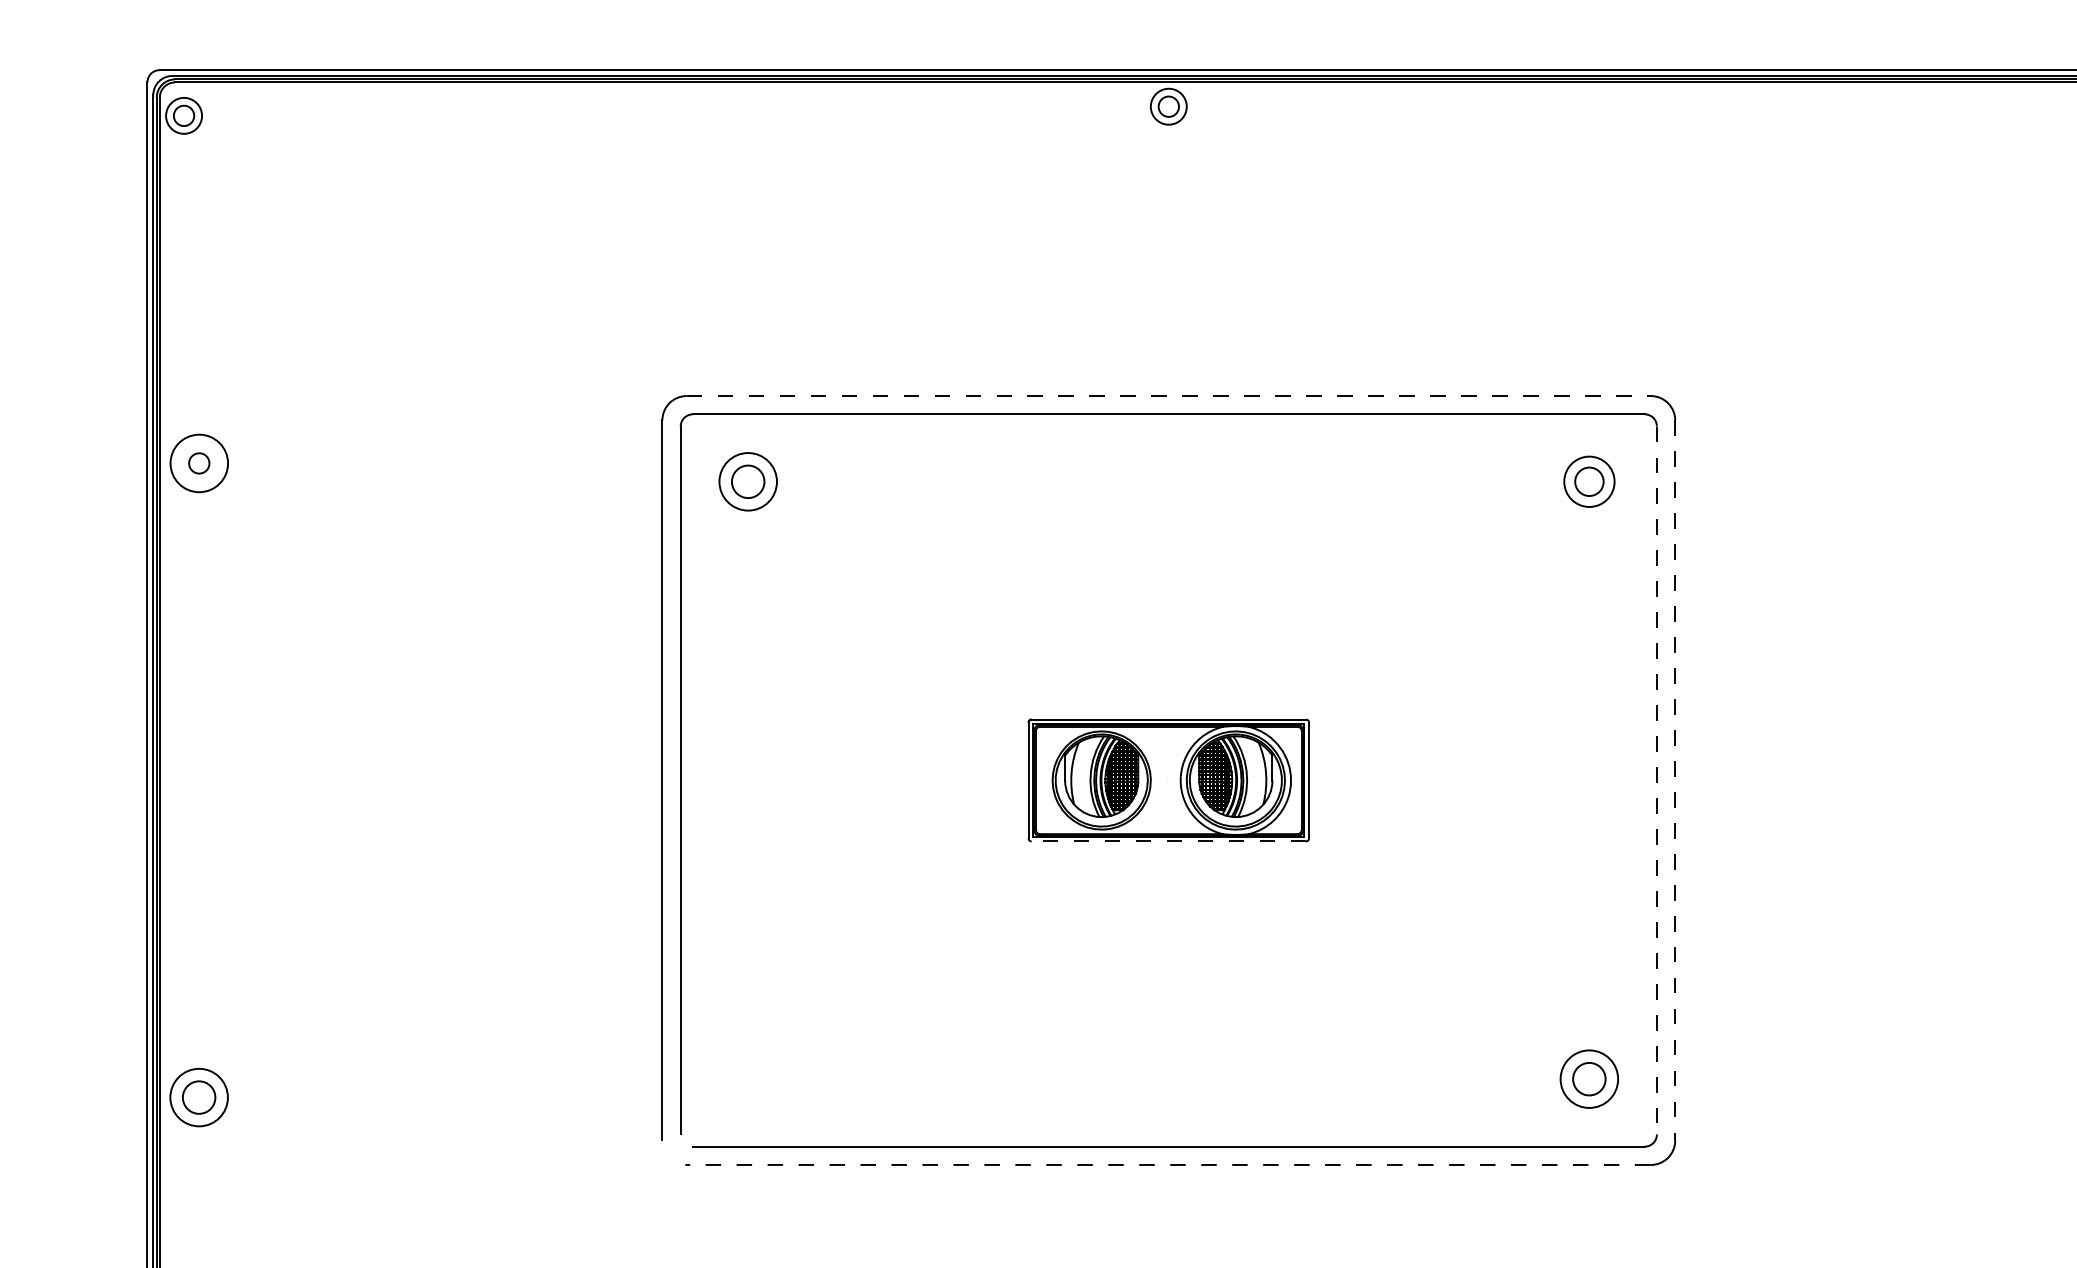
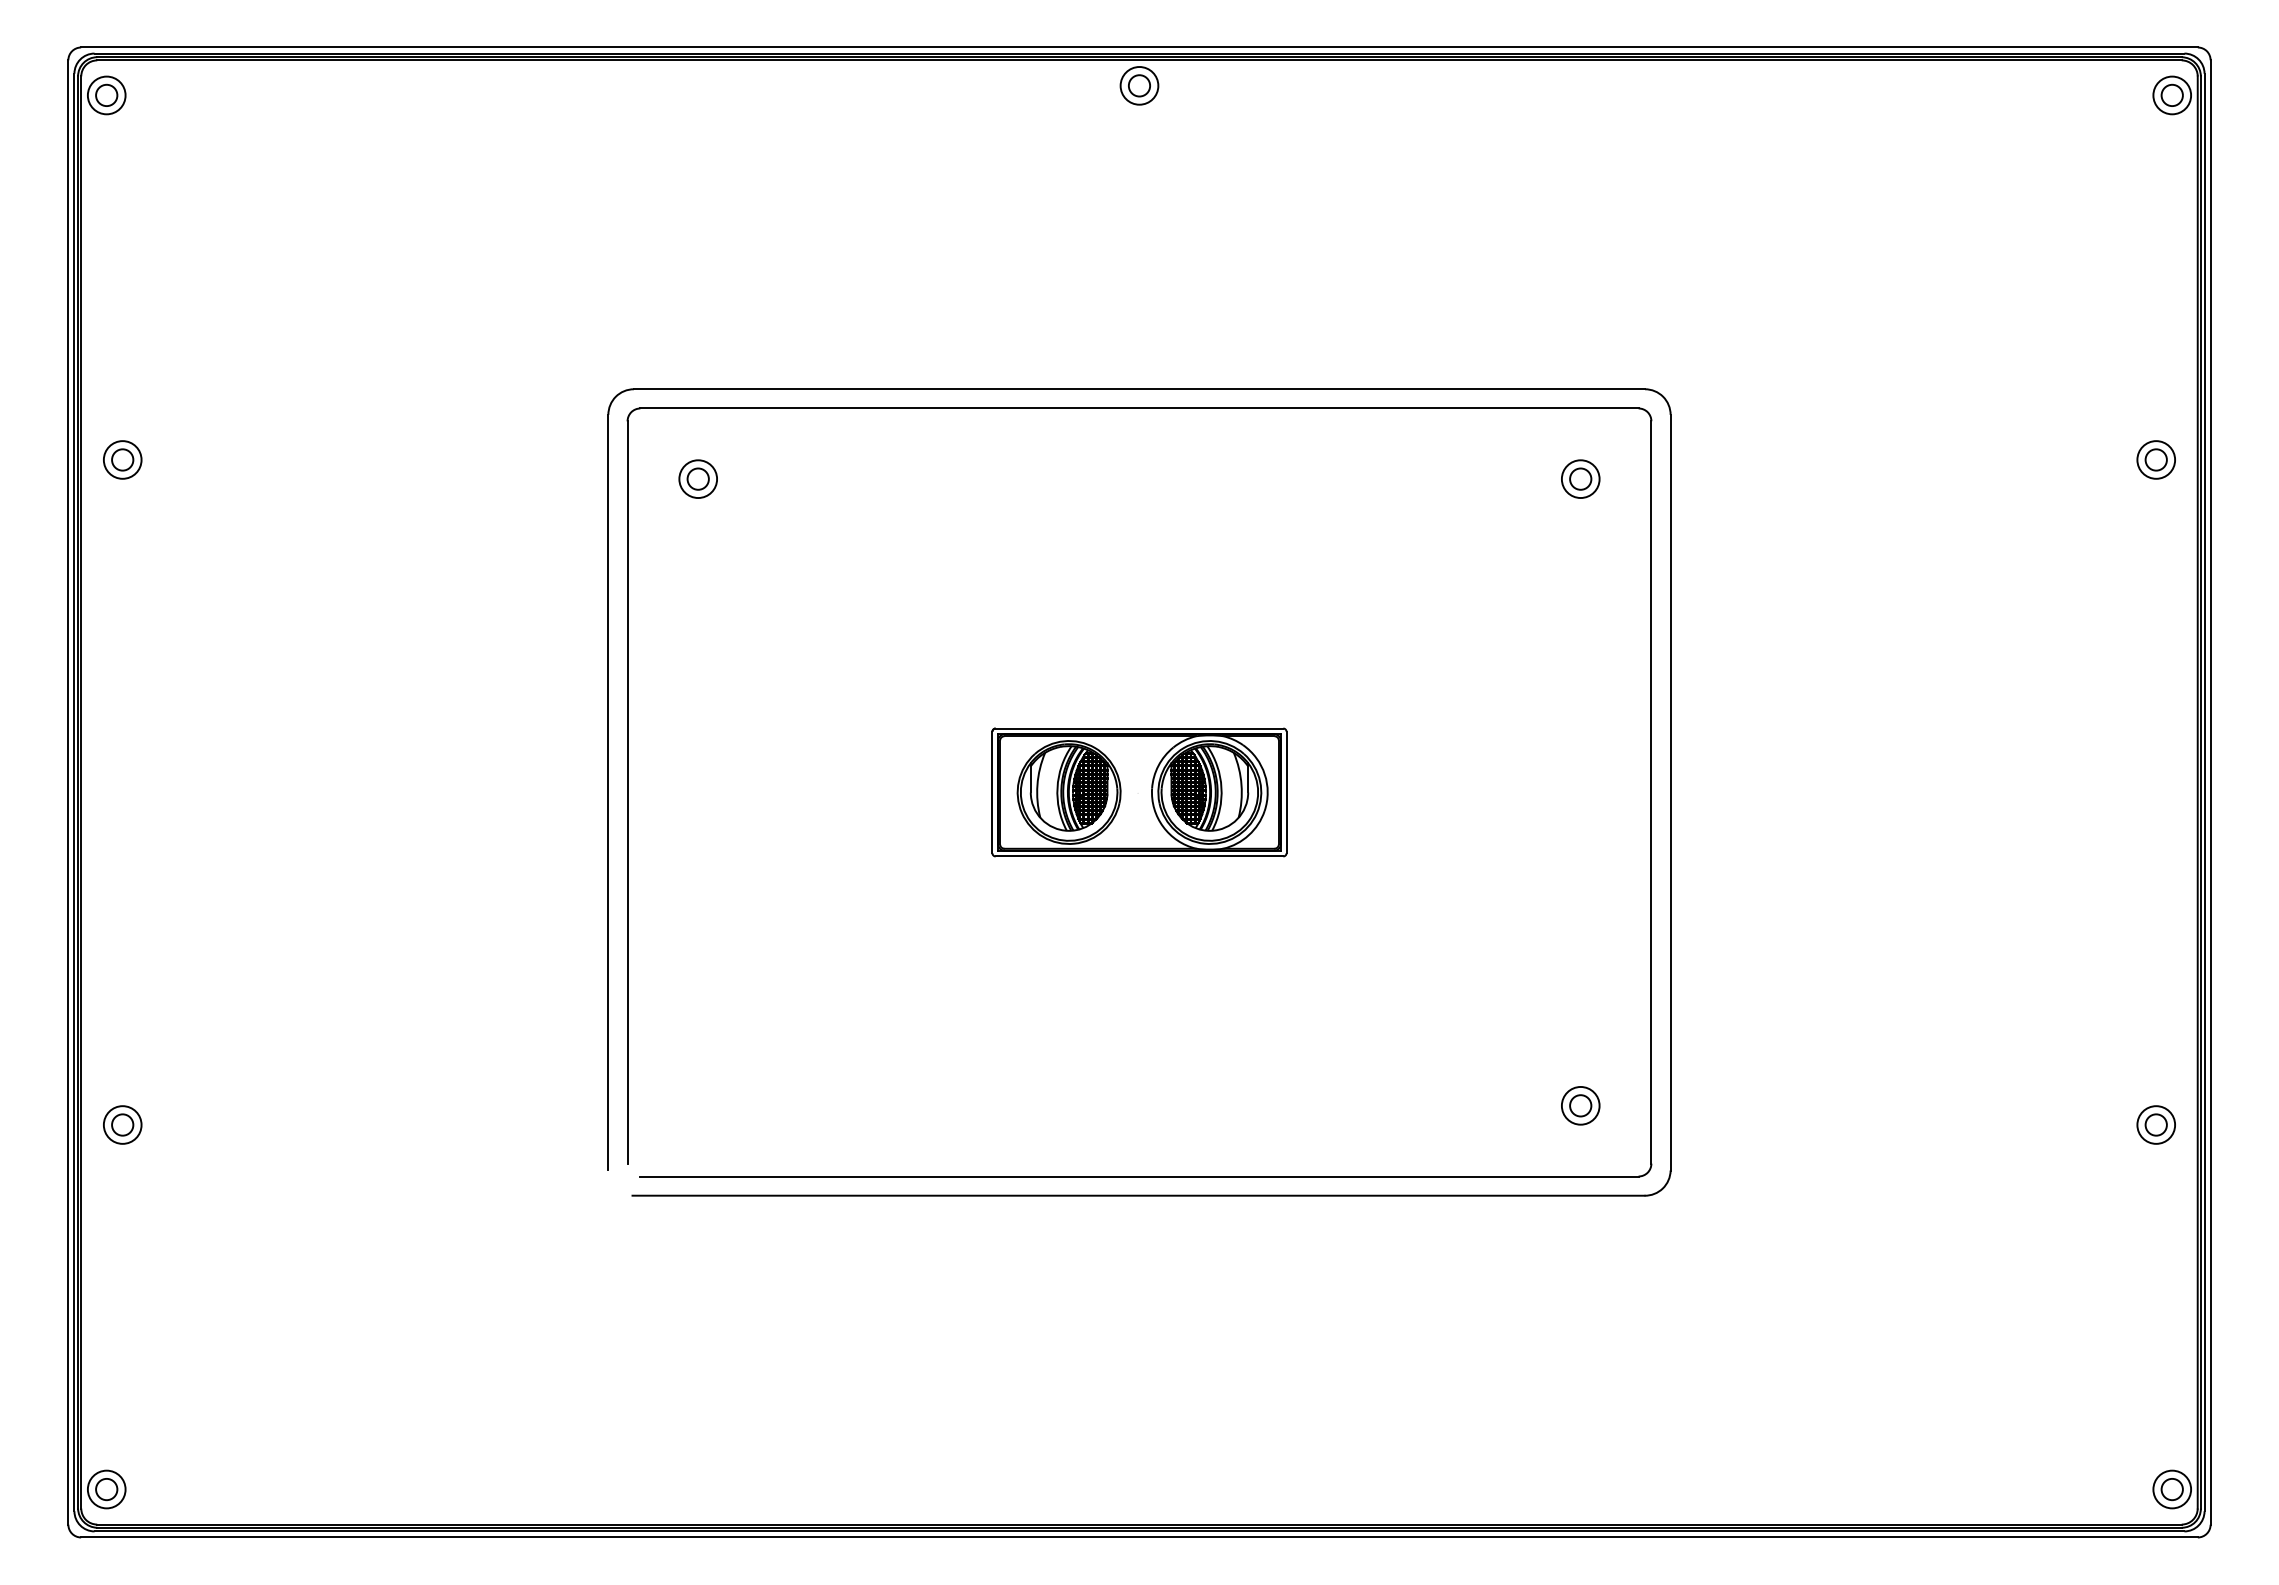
line: (1168, 396) -> (1139, 389), dashed -> solid
circle: (199, 462) -> (122, 459), size x0.62
part: (747, 481) -> (697, 478), size x0.62
part: (1589, 481) -> (1580, 478), size x0.71
line: (1657, 780) -> (1651, 792), dashed -> solid
line: (1675, 780) -> (1670, 792), dashed -> solid
line: (1168, 841) -> (1139, 856), dashed -> solid
part: (1589, 1078) -> (1580, 1105), size x0.62
part: (199, 1097) -> (122, 1124), size x0.62
line: (1167, 1164) -> (1138, 1195), dashed -> solid

